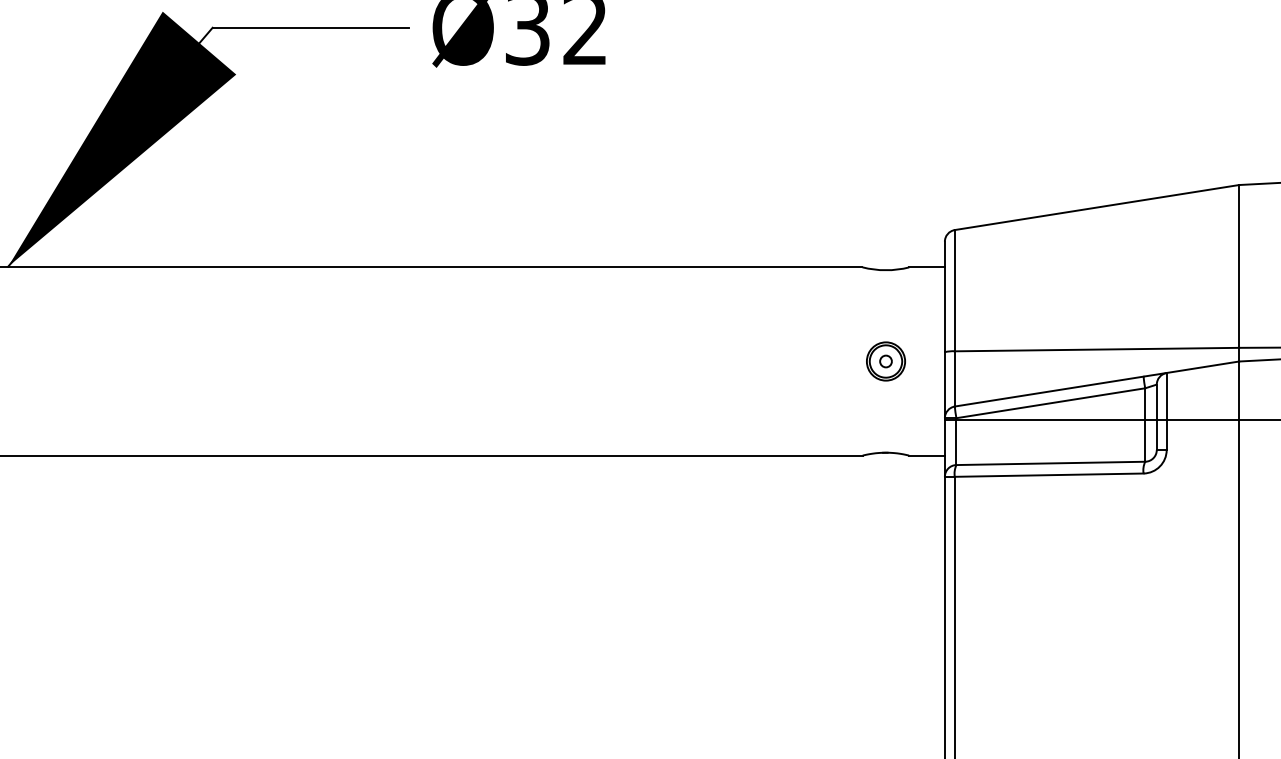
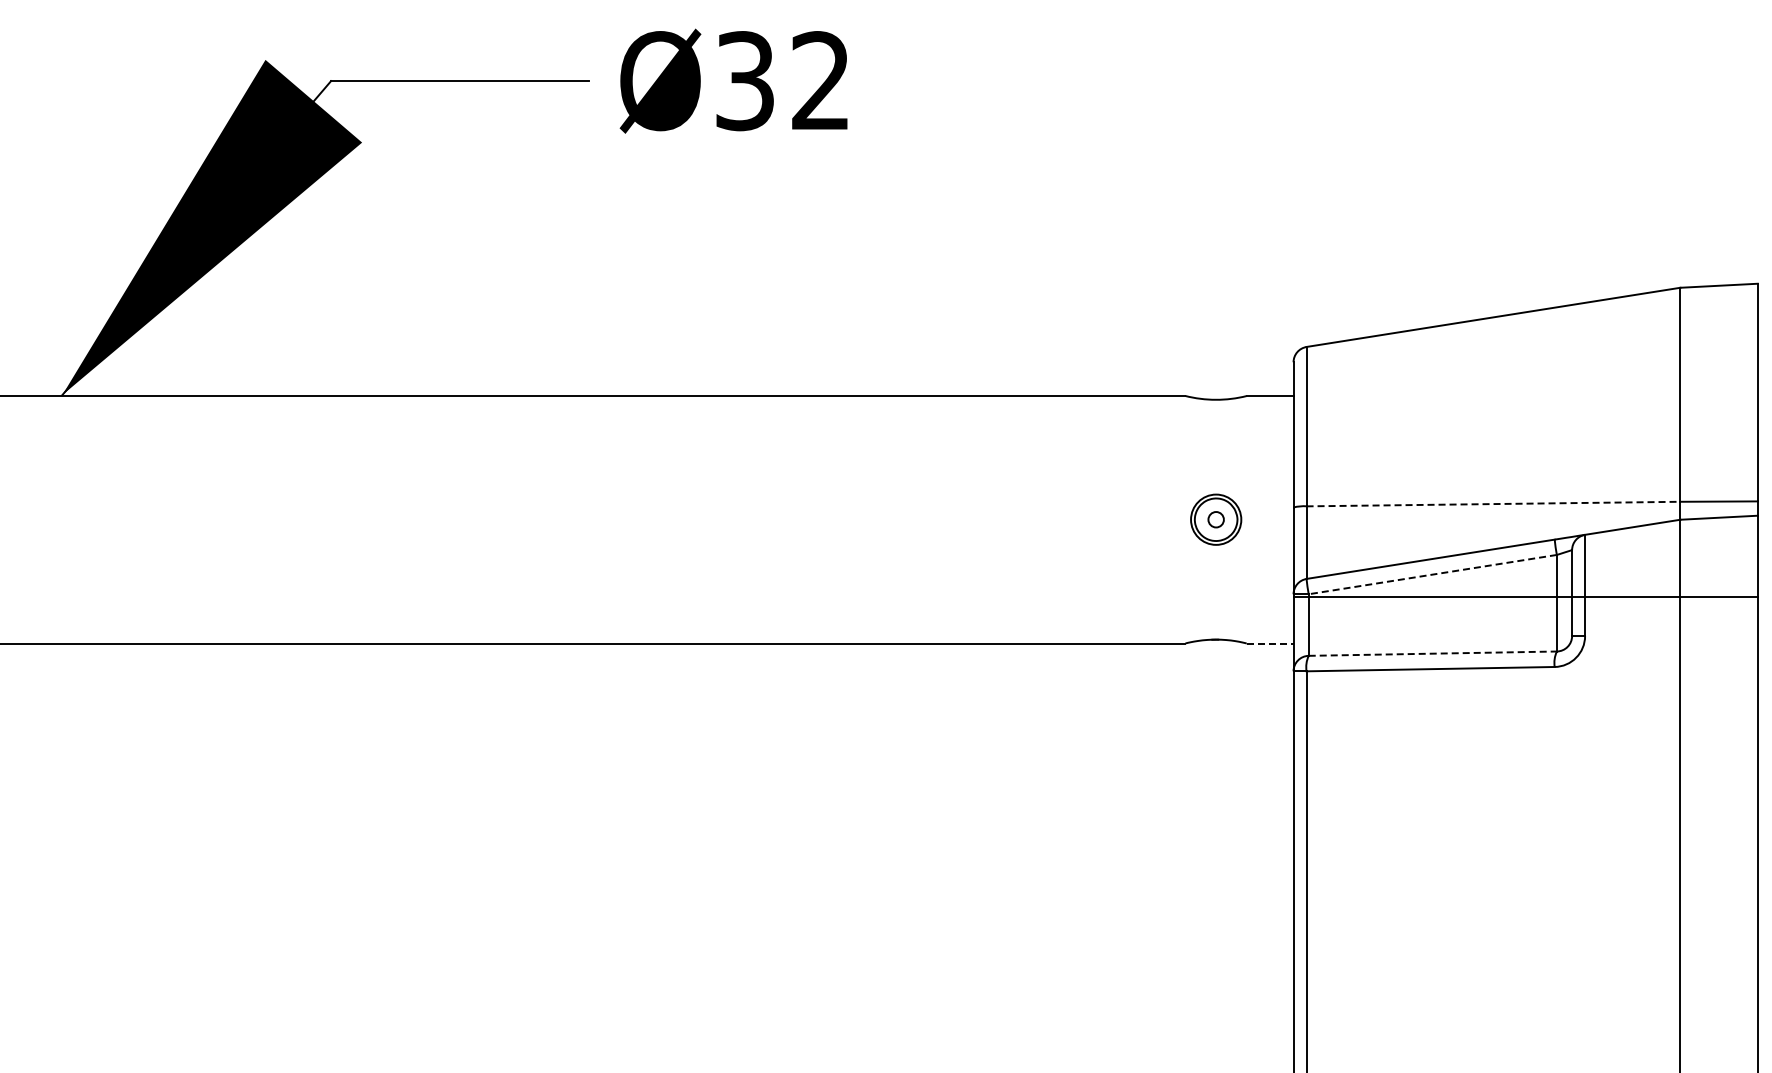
line: (1097, 349) -> (1493, 504), solid -> dashed
line: (1050, 403) -> (1432, 574), solid -> dashed
line: (927, 455) -> (1270, 643), solid -> dashed
line: (1051, 463) -> (1433, 653), solid -> dashed

